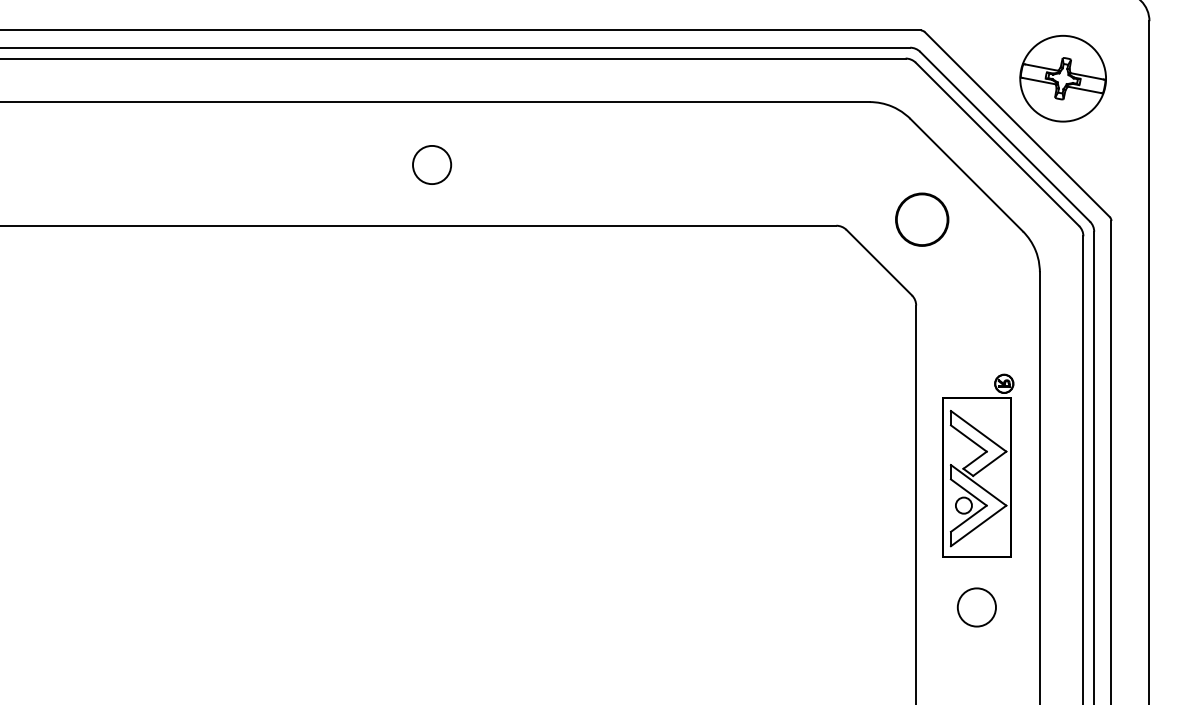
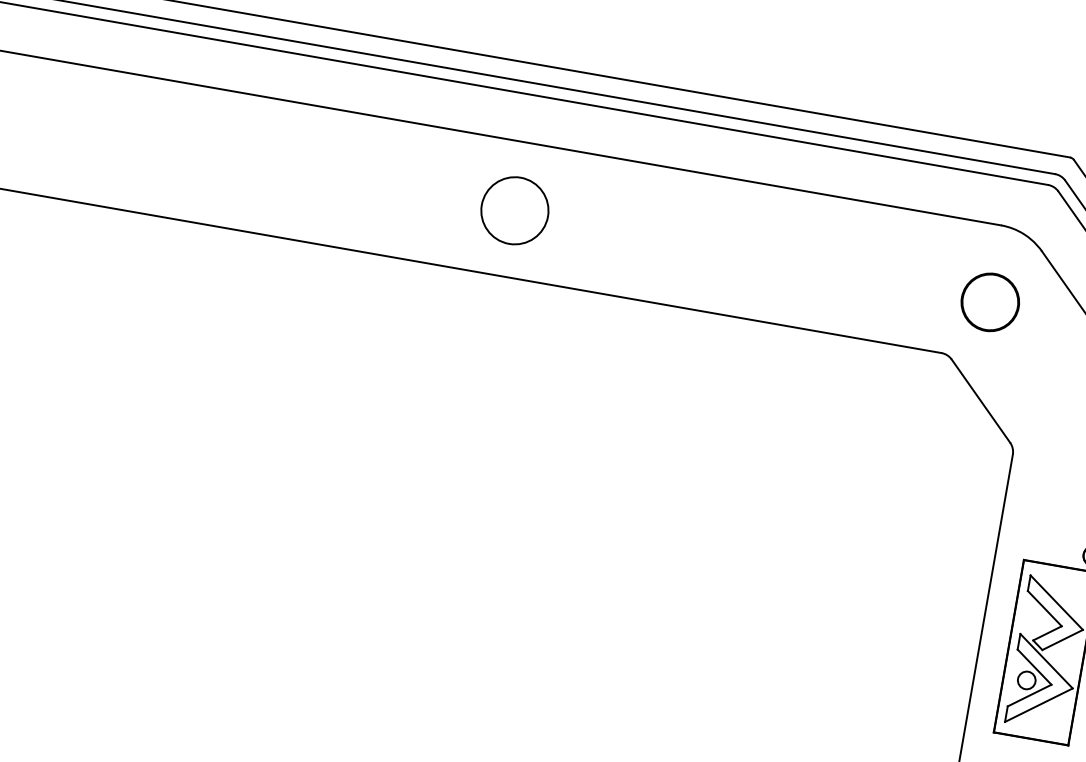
circle: (432, 164) -> (515, 210), size x1.6
circle: (922, 219) -> (990, 302), moved

